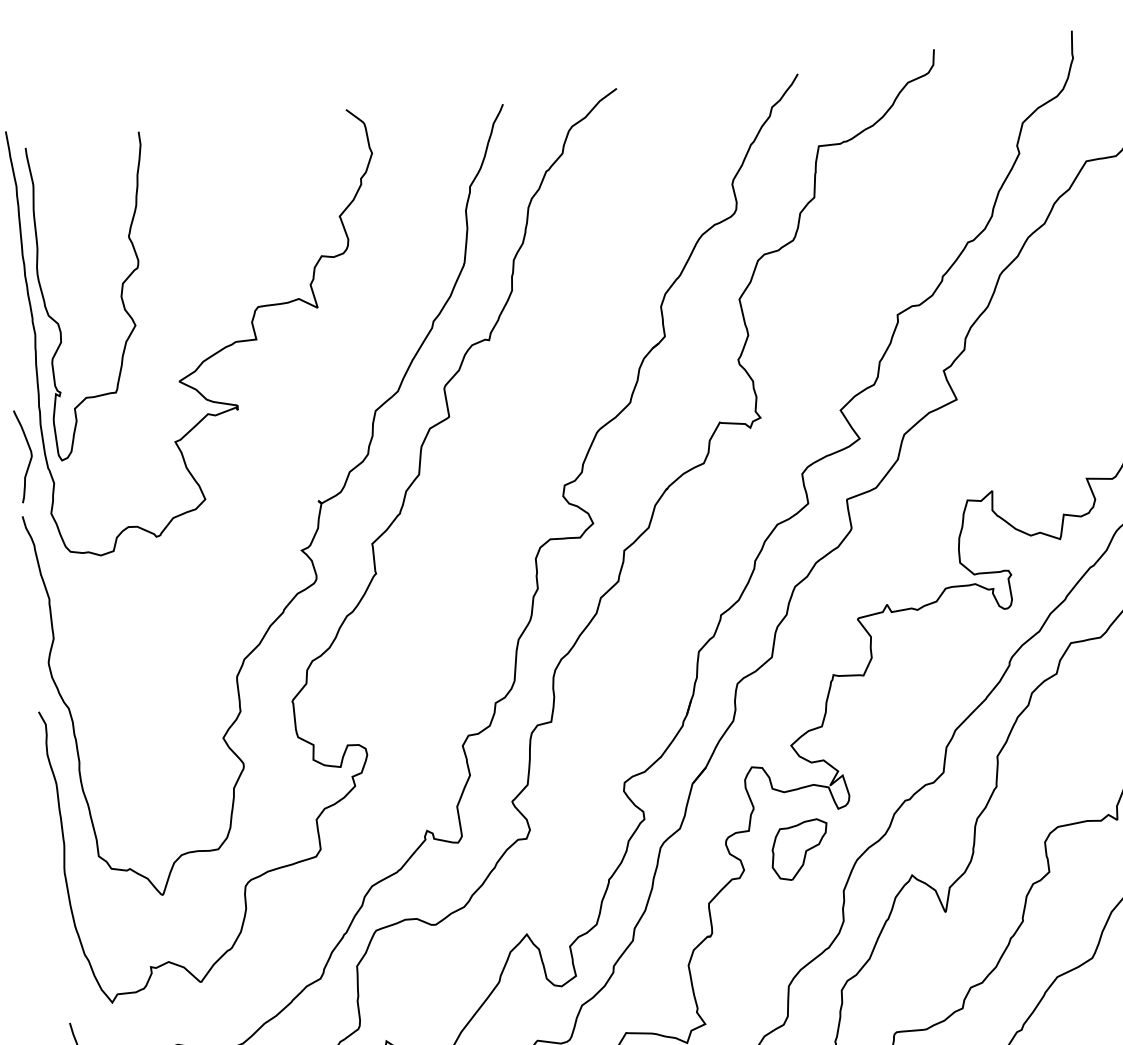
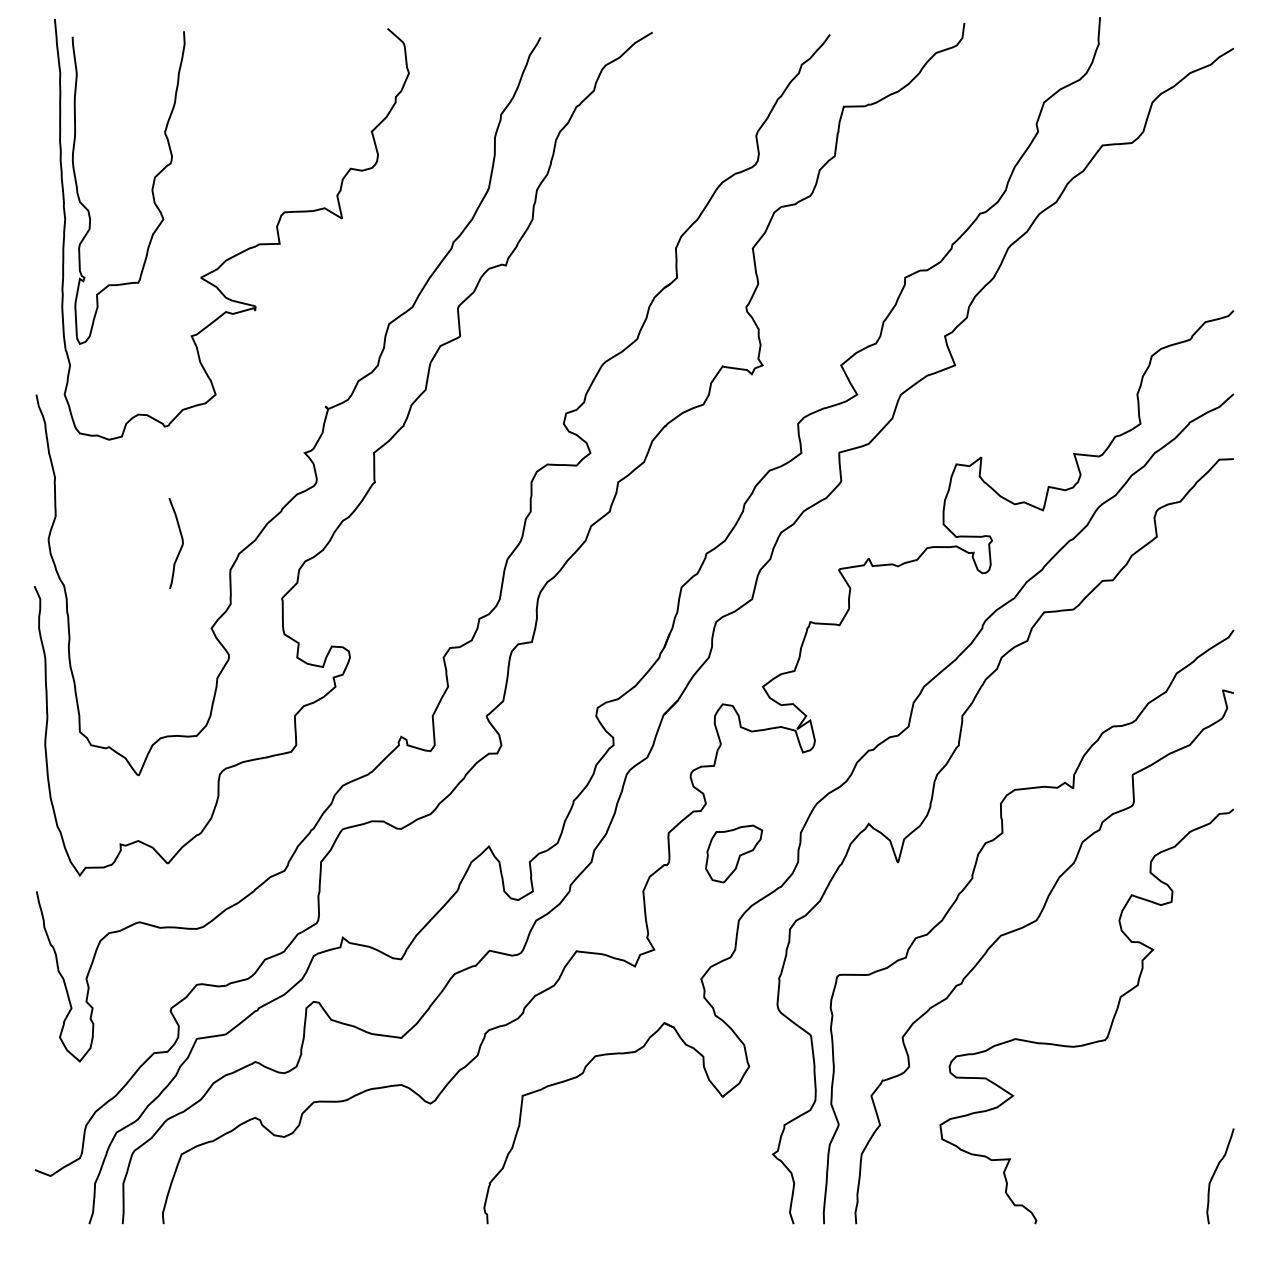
curve: (30, 456) -> (181, 544), moved
part: (800, 849) -> (734, 853), moved

